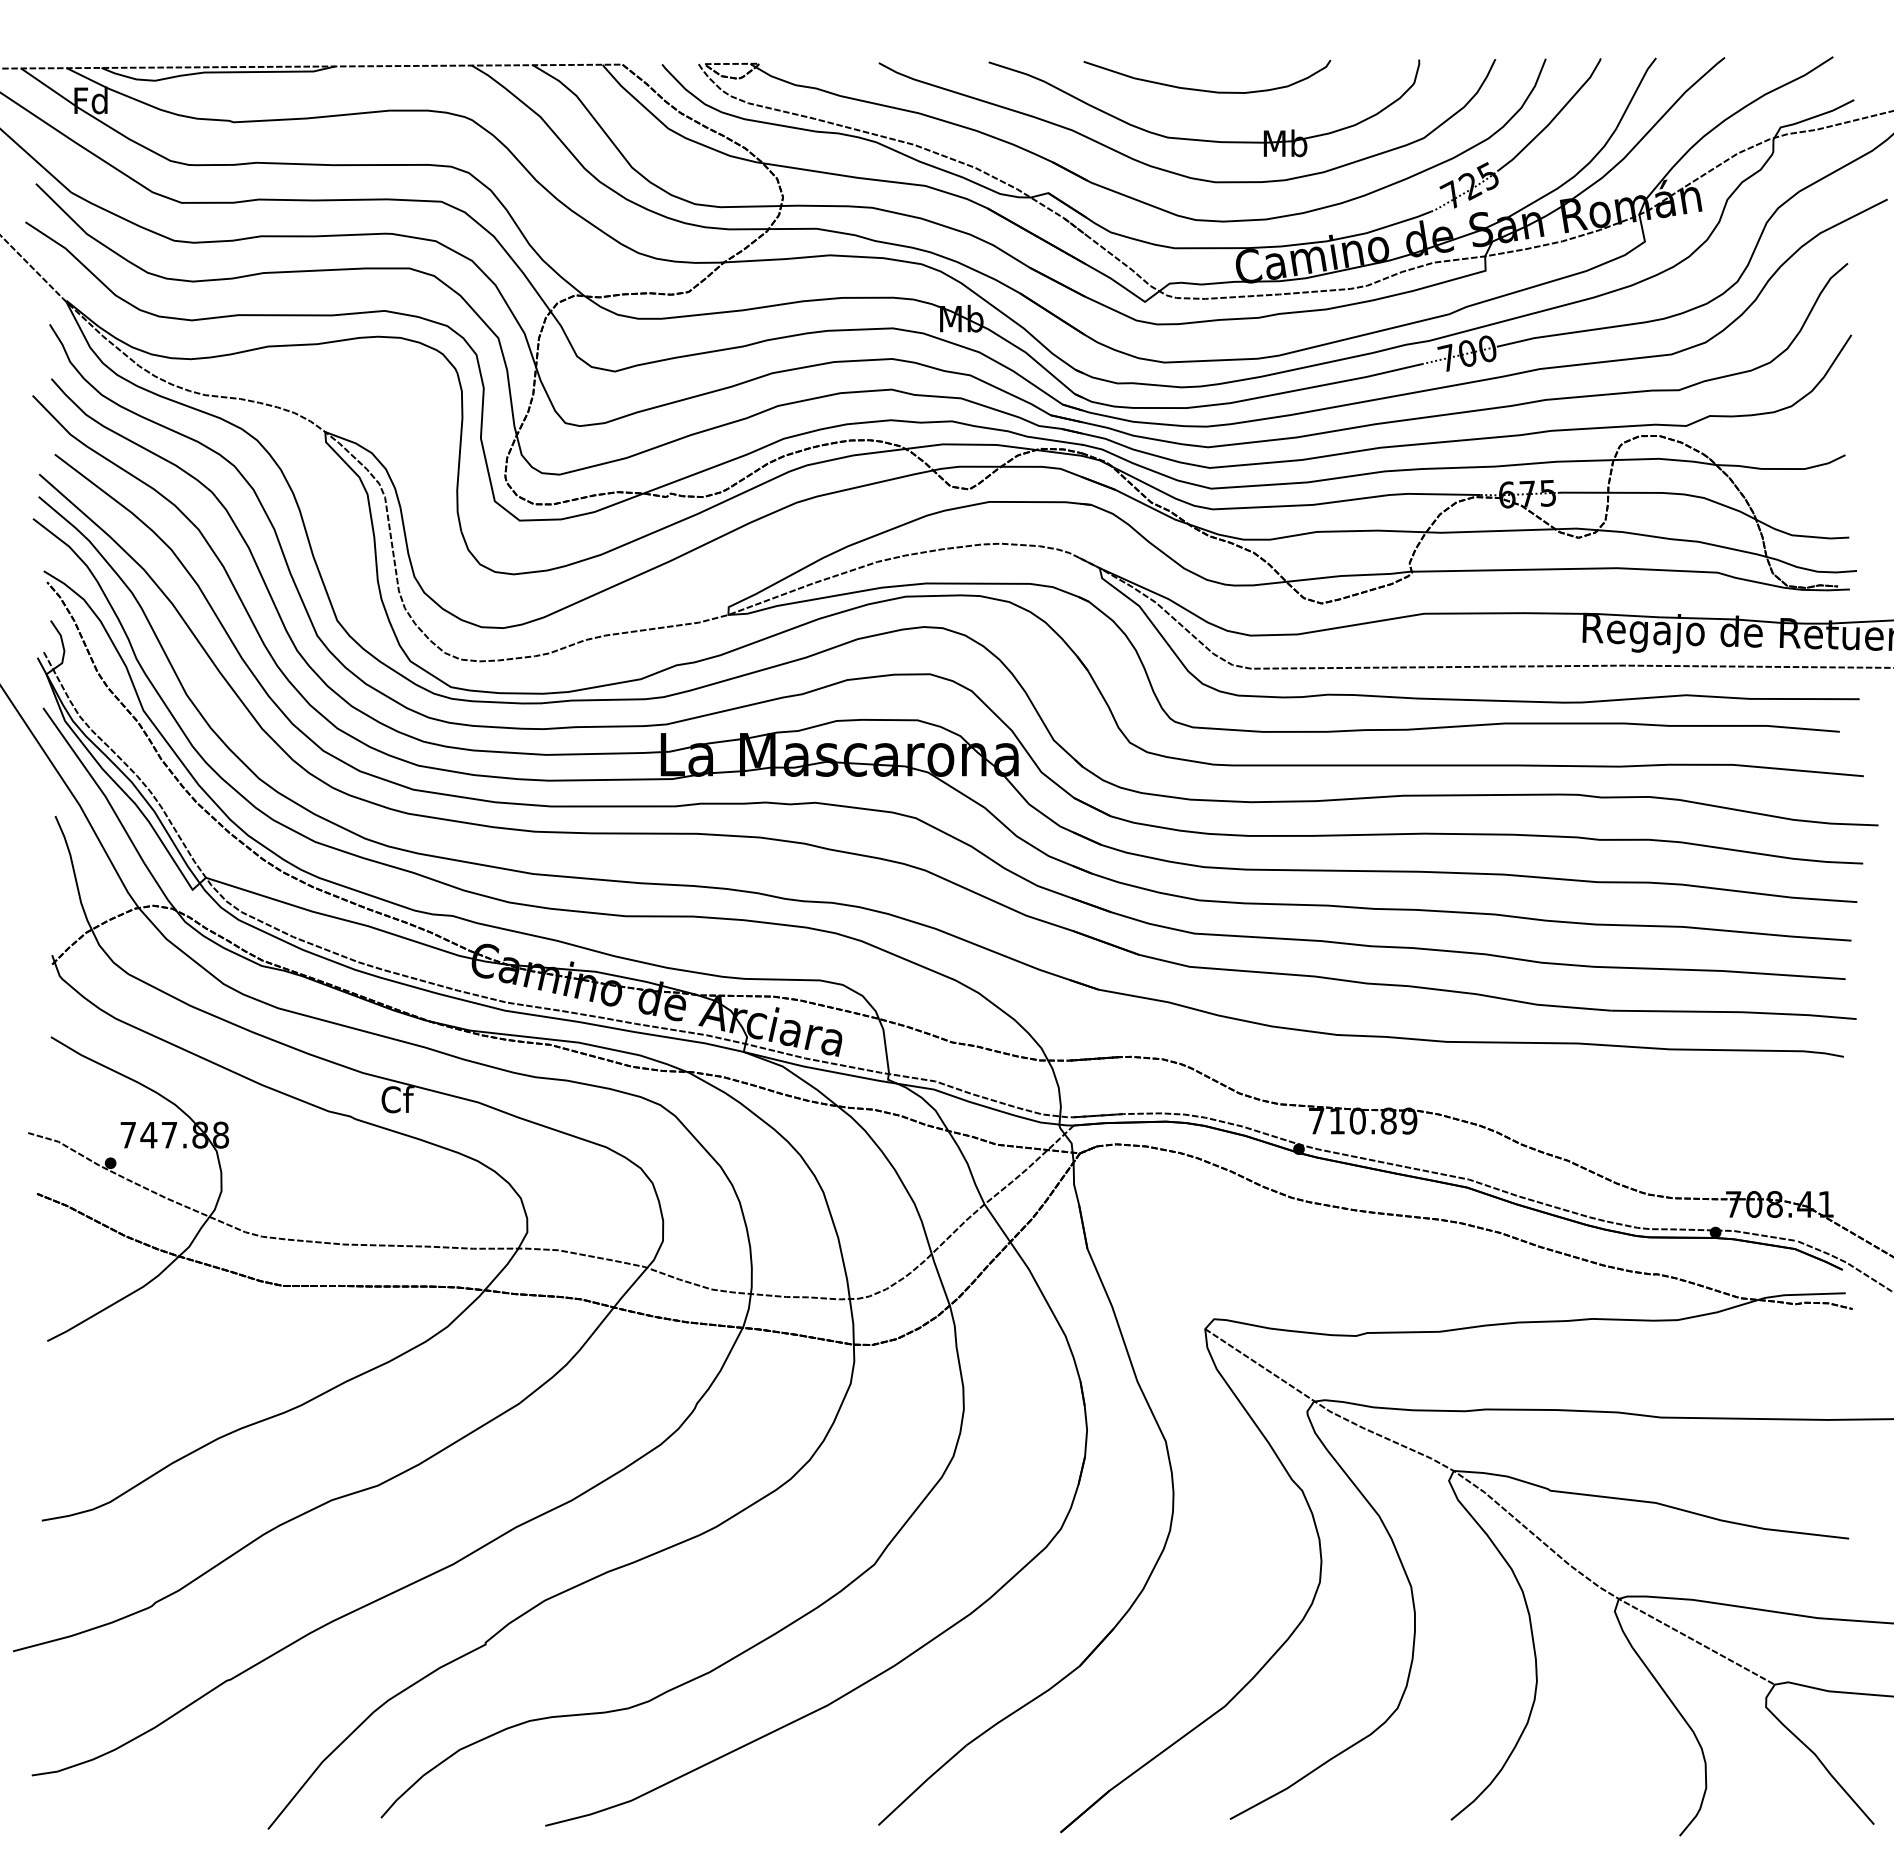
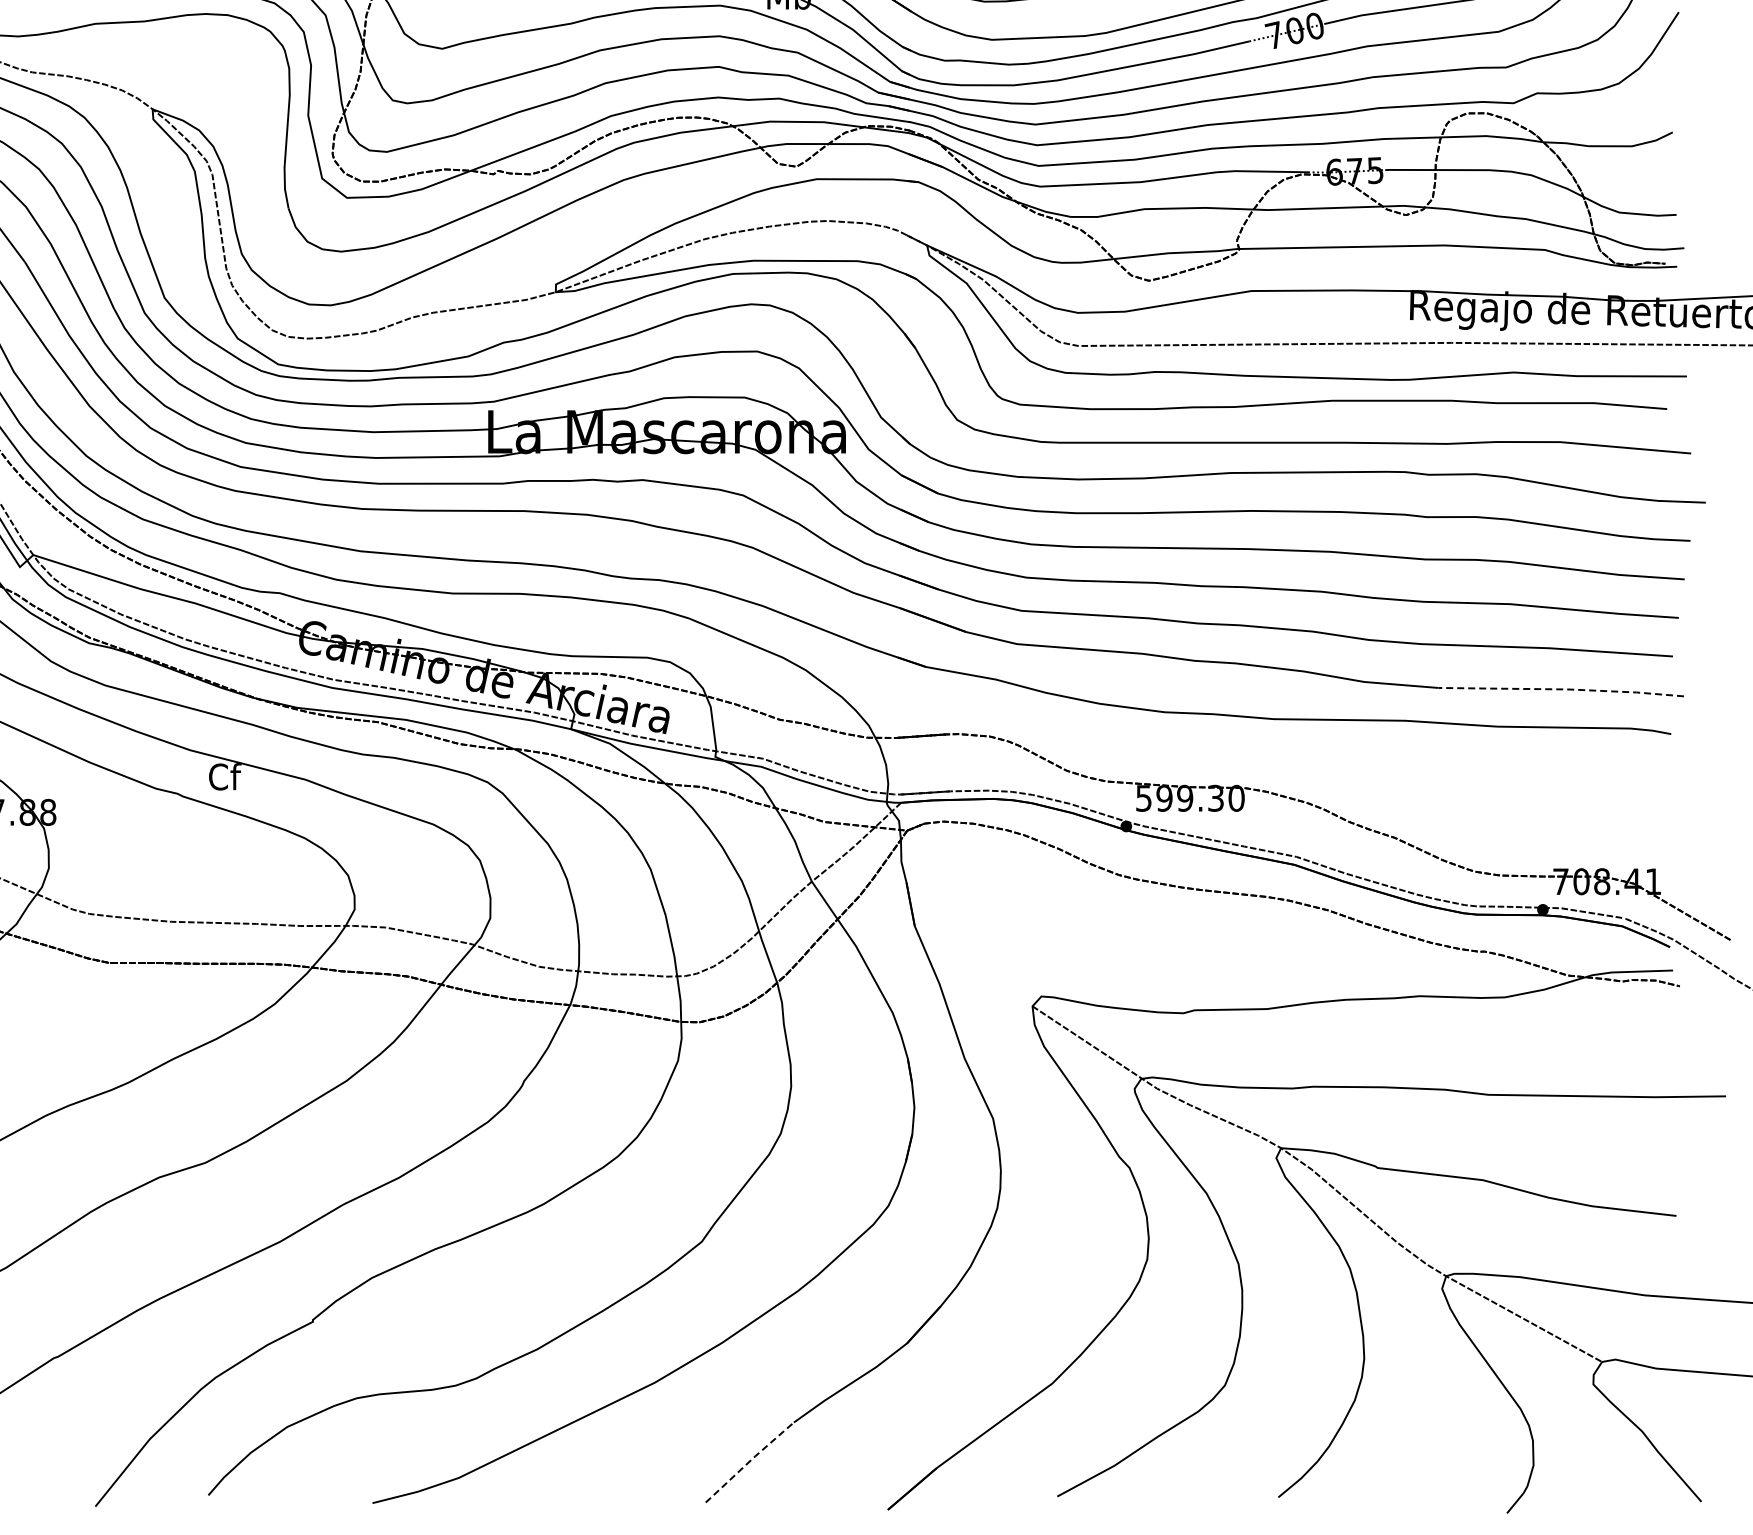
line: (1734, 1012) -> (1561, 689), solid -> dashed
text: (1363, 1120) -> (1190, 797), 710.89 -> 599.30
line: (923, 1783) -> (750, 1460), solid -> dashed

